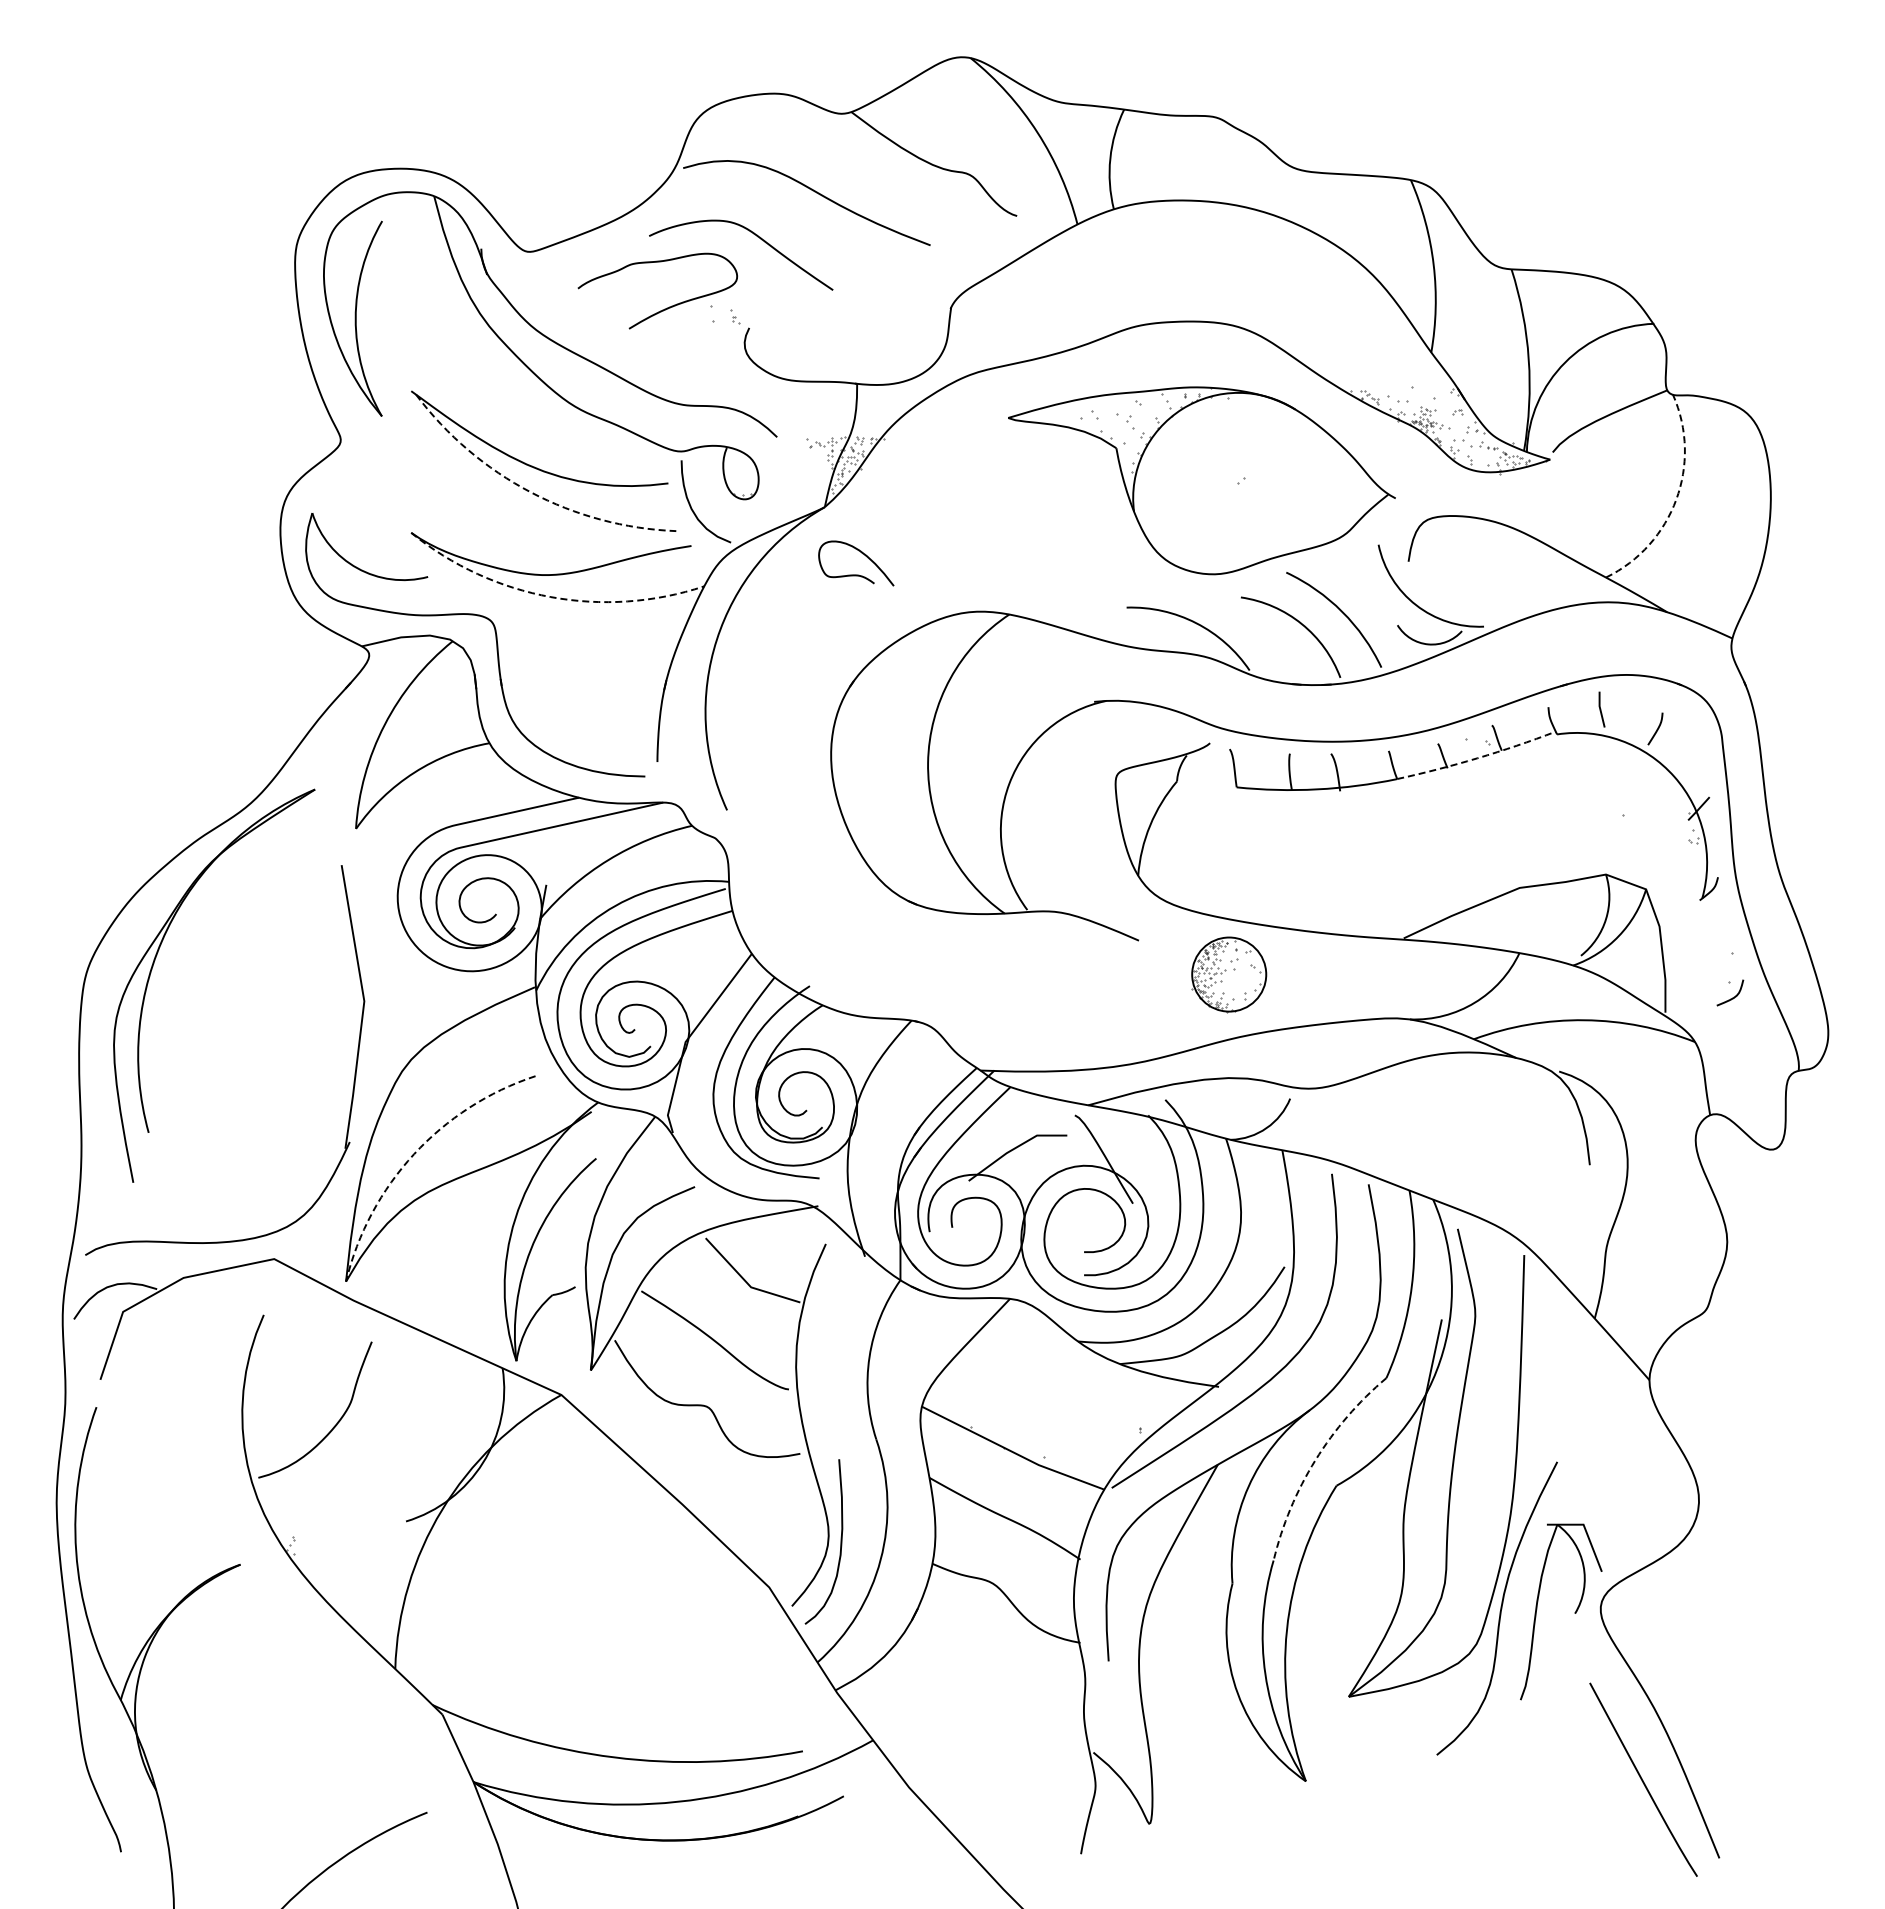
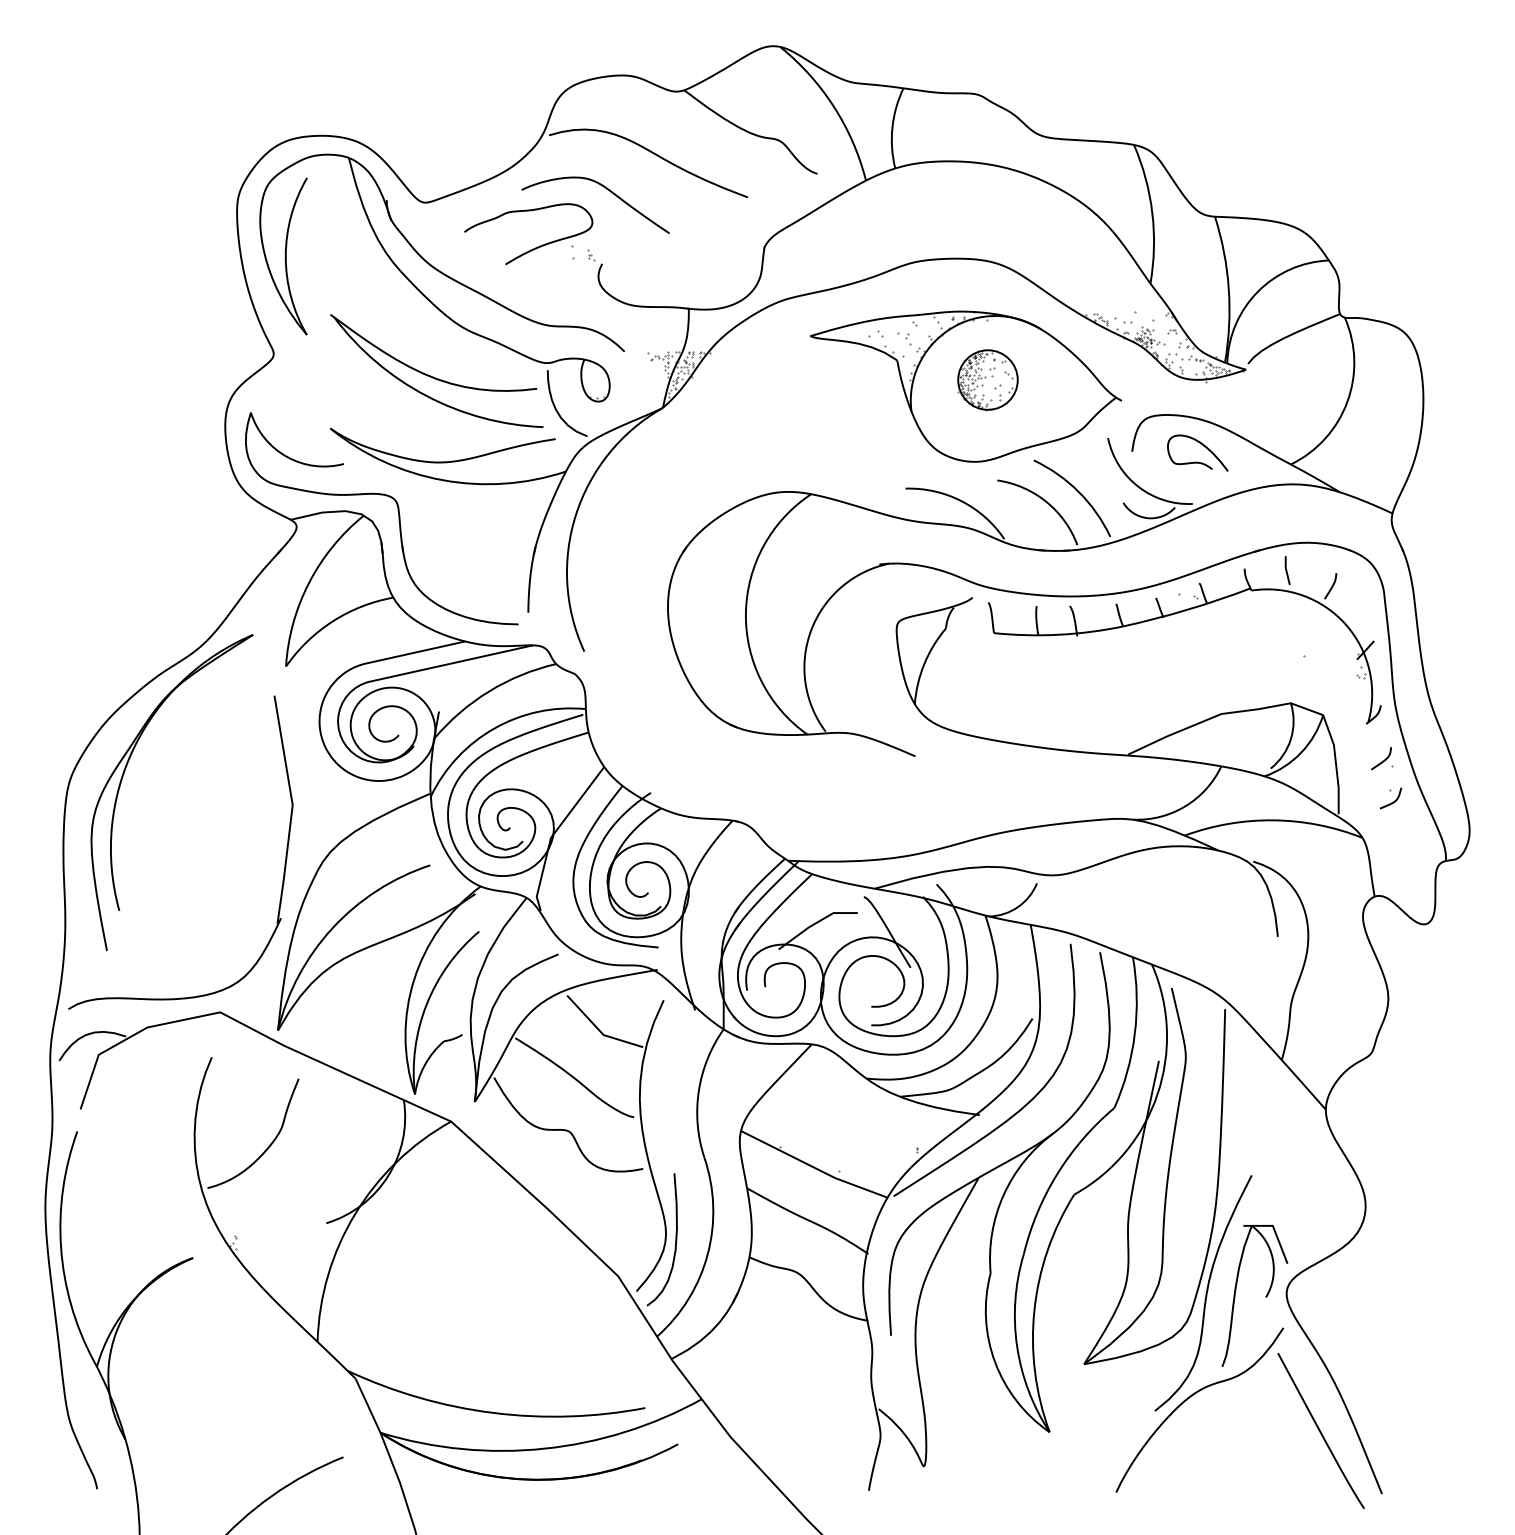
arc: (530, 492) -> (426, 396), dashed -> solid
arc: (1676, 499) -> (1347, 401), dashed -> solid
curve: (862, 554) -> (1202, 445), moved
arc: (550, 597) -> (442, 480), dashed -> solid
arc: (1477, 758) -> (1187, 609), dashed -> solid
curve: (1721, 945) -> (1383, 760), added
part: (1229, 974) -> (988, 380), moved
arc: (414, 1154) -> (333, 928), dashed -> solid
arc: (1315, 1460) -> (1057, 1174), dashed -> solid
curve: (1482, 1737) -> (1191, 1396), added

